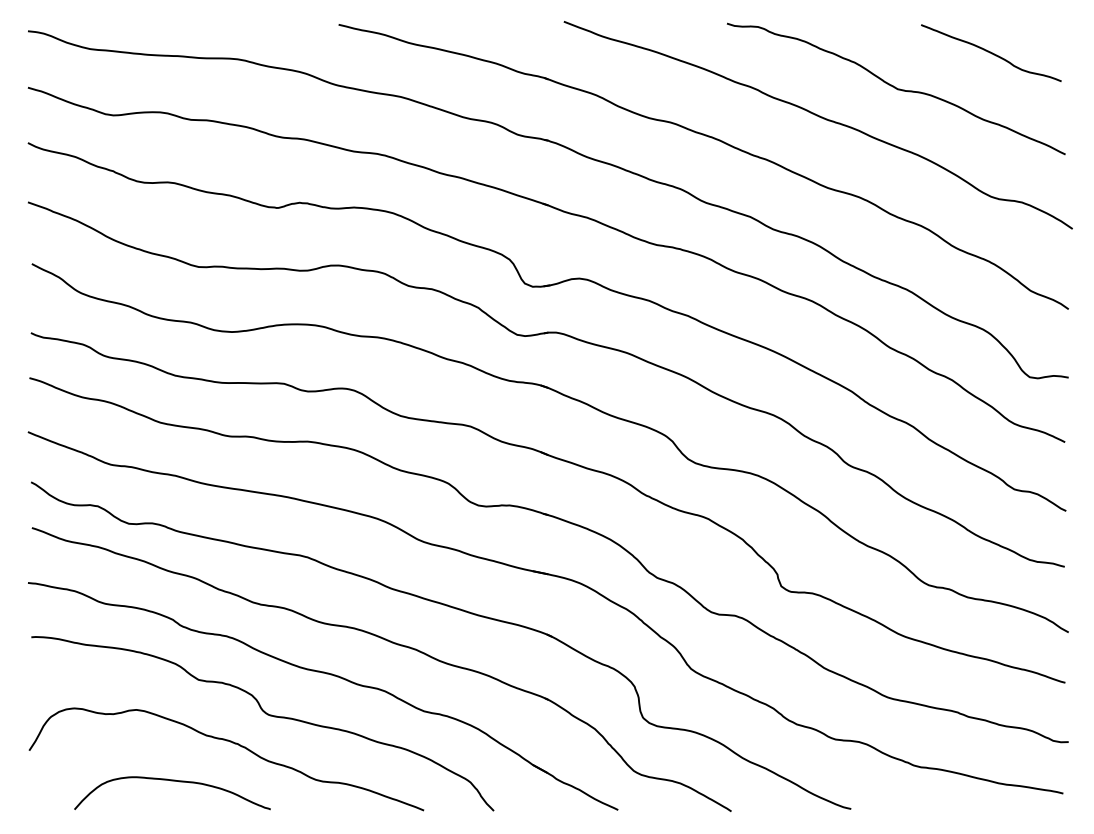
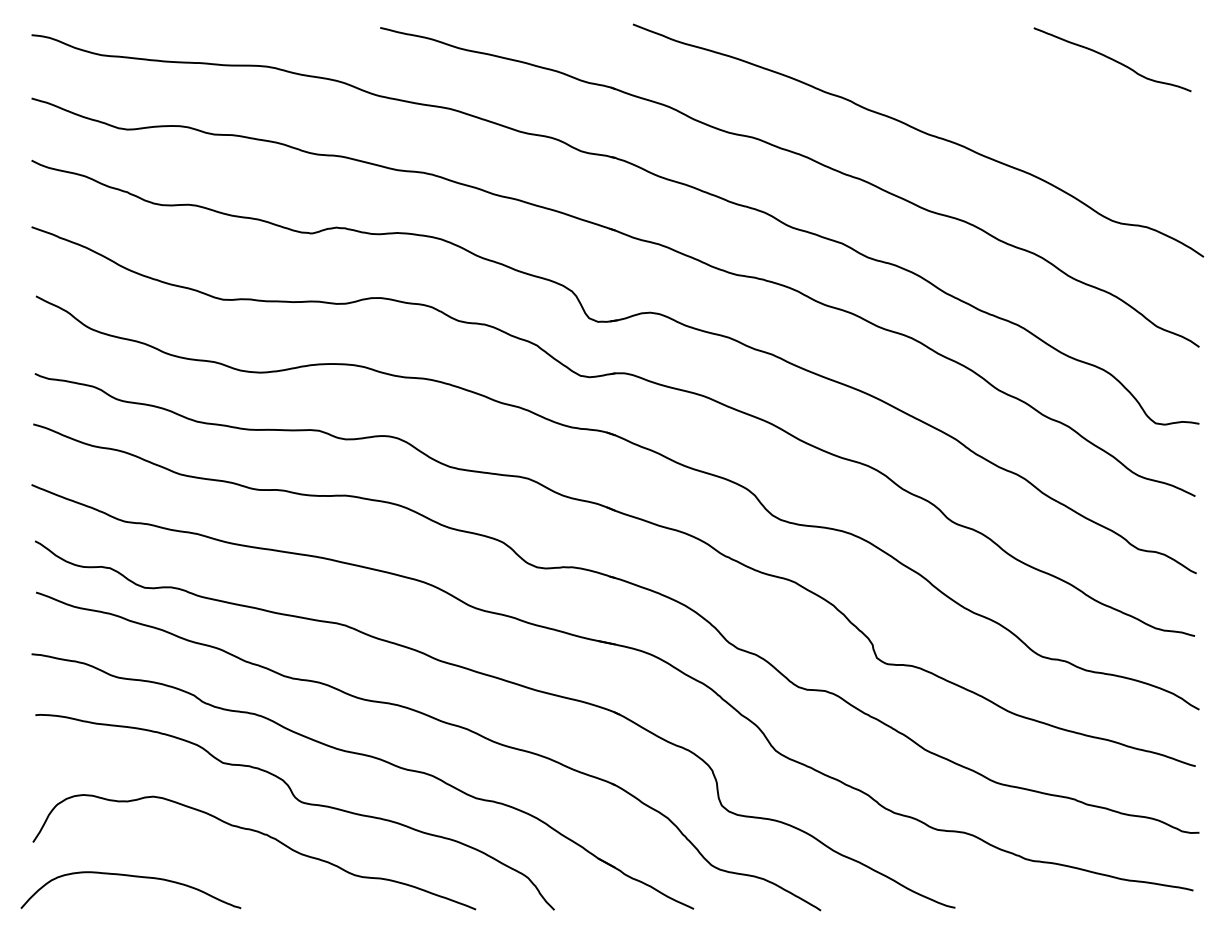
curve: (895, 88) -> (1005, 99), removed
curve: (172, 781) -> (130, 877), moved

